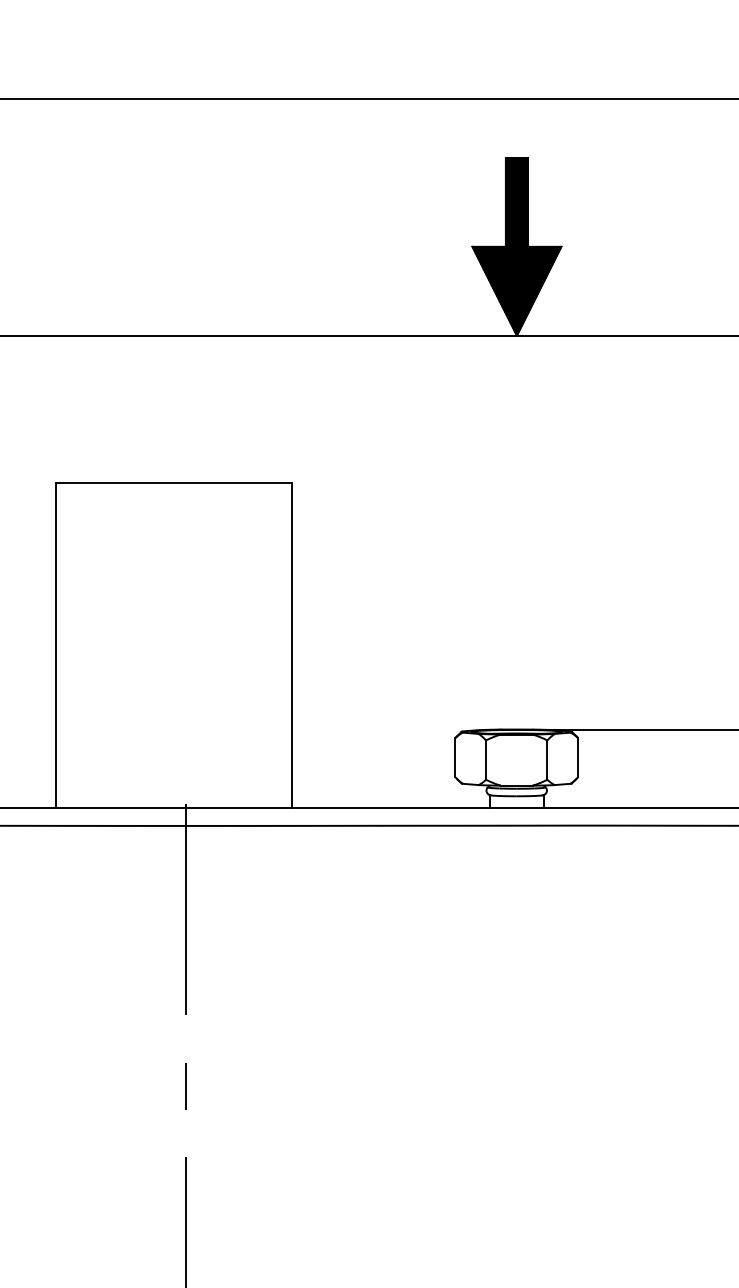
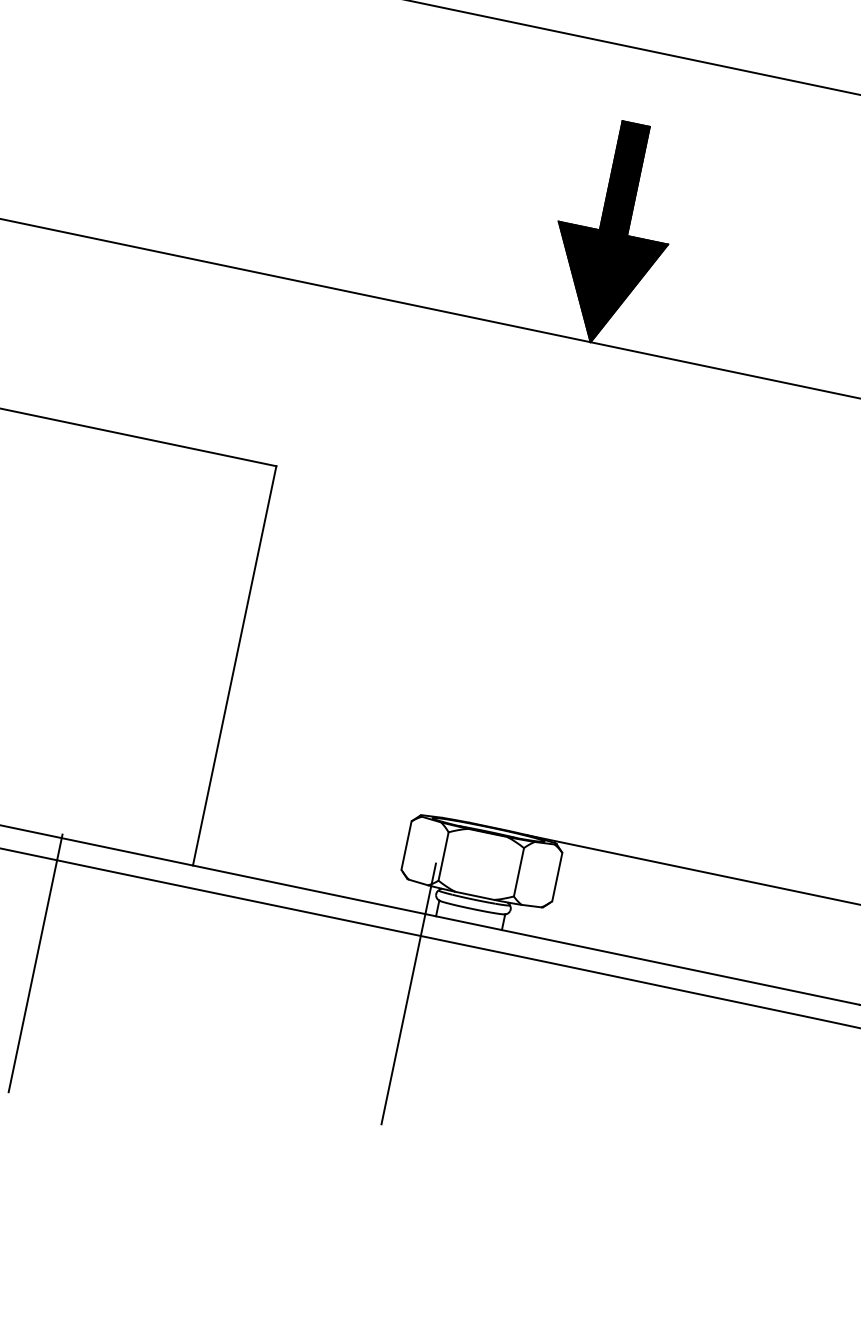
line: (481, 872) -> (409, 993), added

